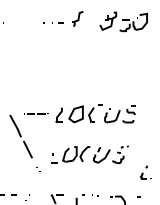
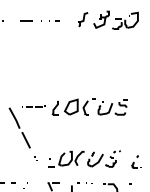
part: (78, 18) -> (83, 19), moved
line: (28, 22) -> (26, 20), added
part: (90, 154) -> (84, 158), moved

